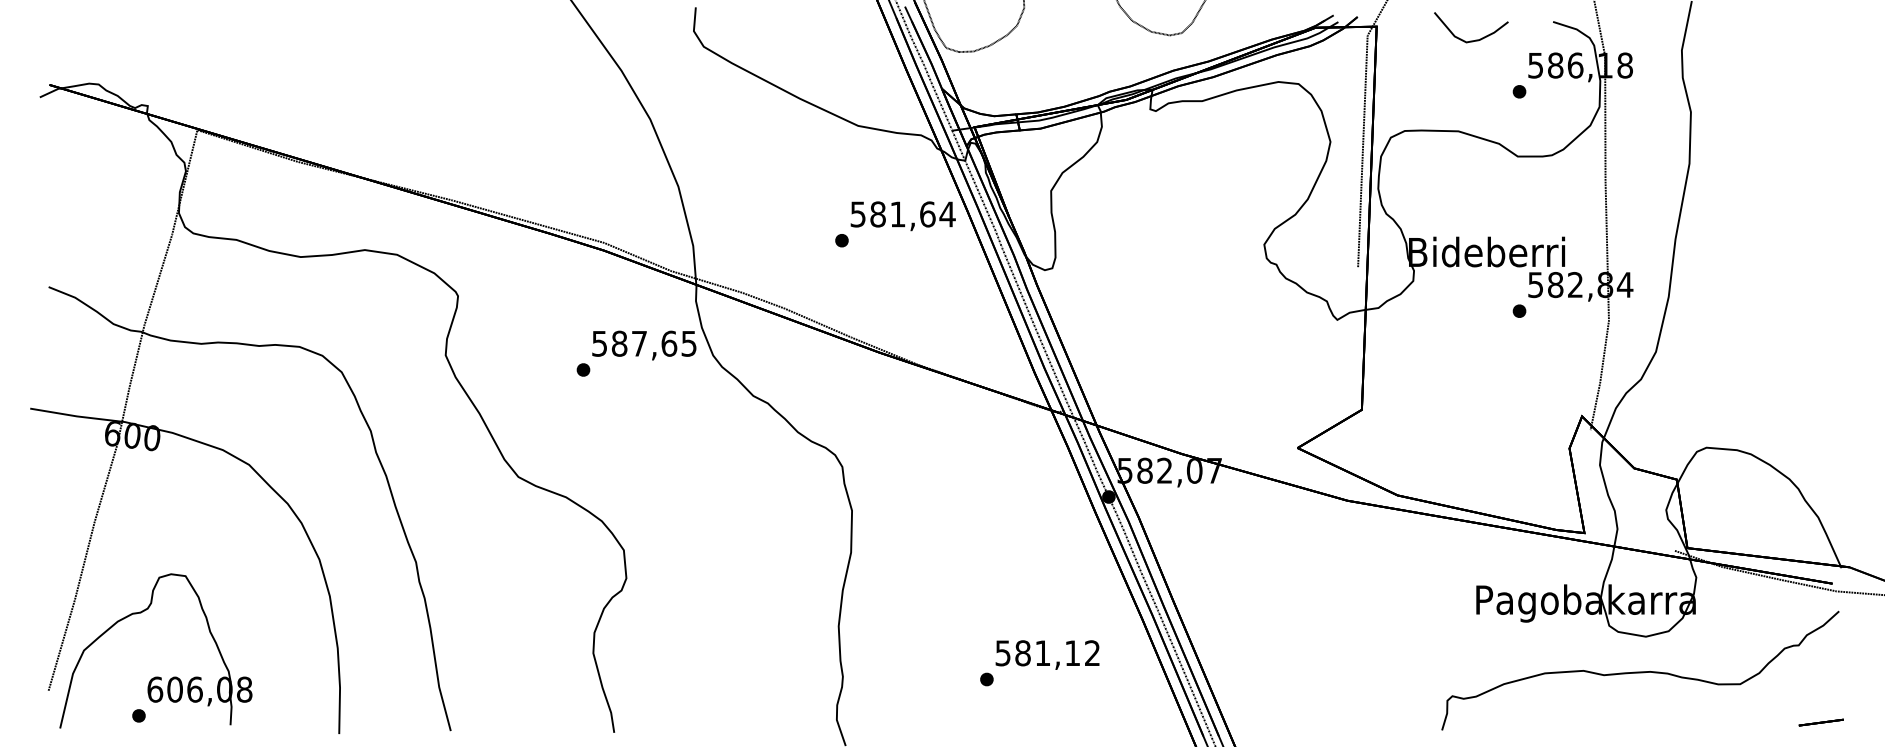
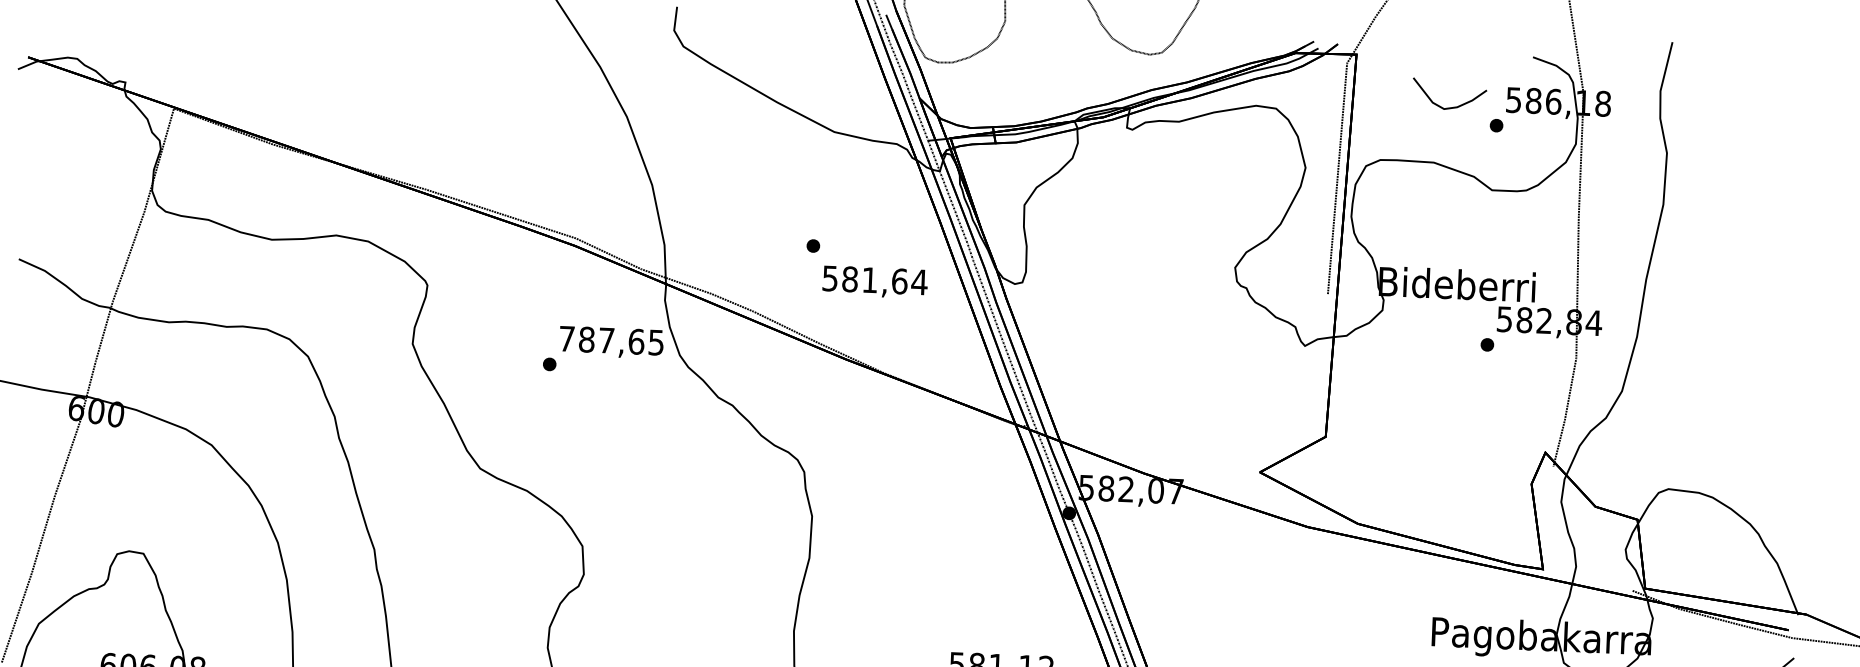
curve: (1475, 39) -> (1453, 106), moved
text: (902, 216) -> (874, 282), moved
text: (599, 343) -> (566, 338), 587,65 -> 787,65

